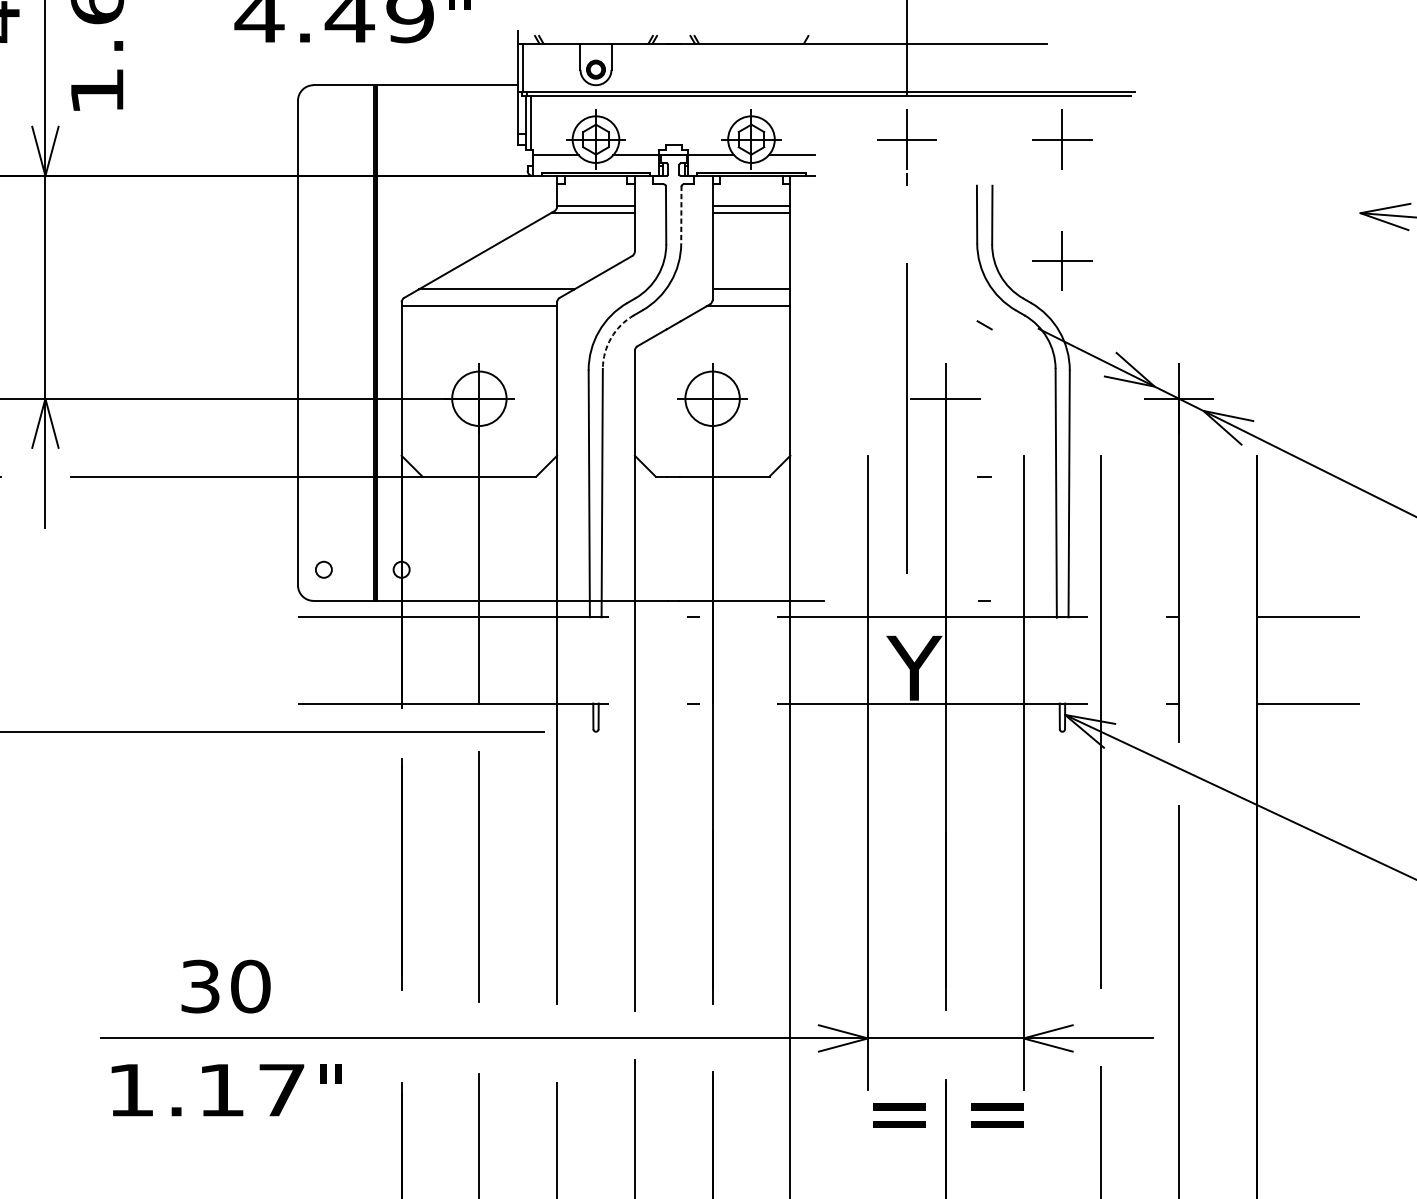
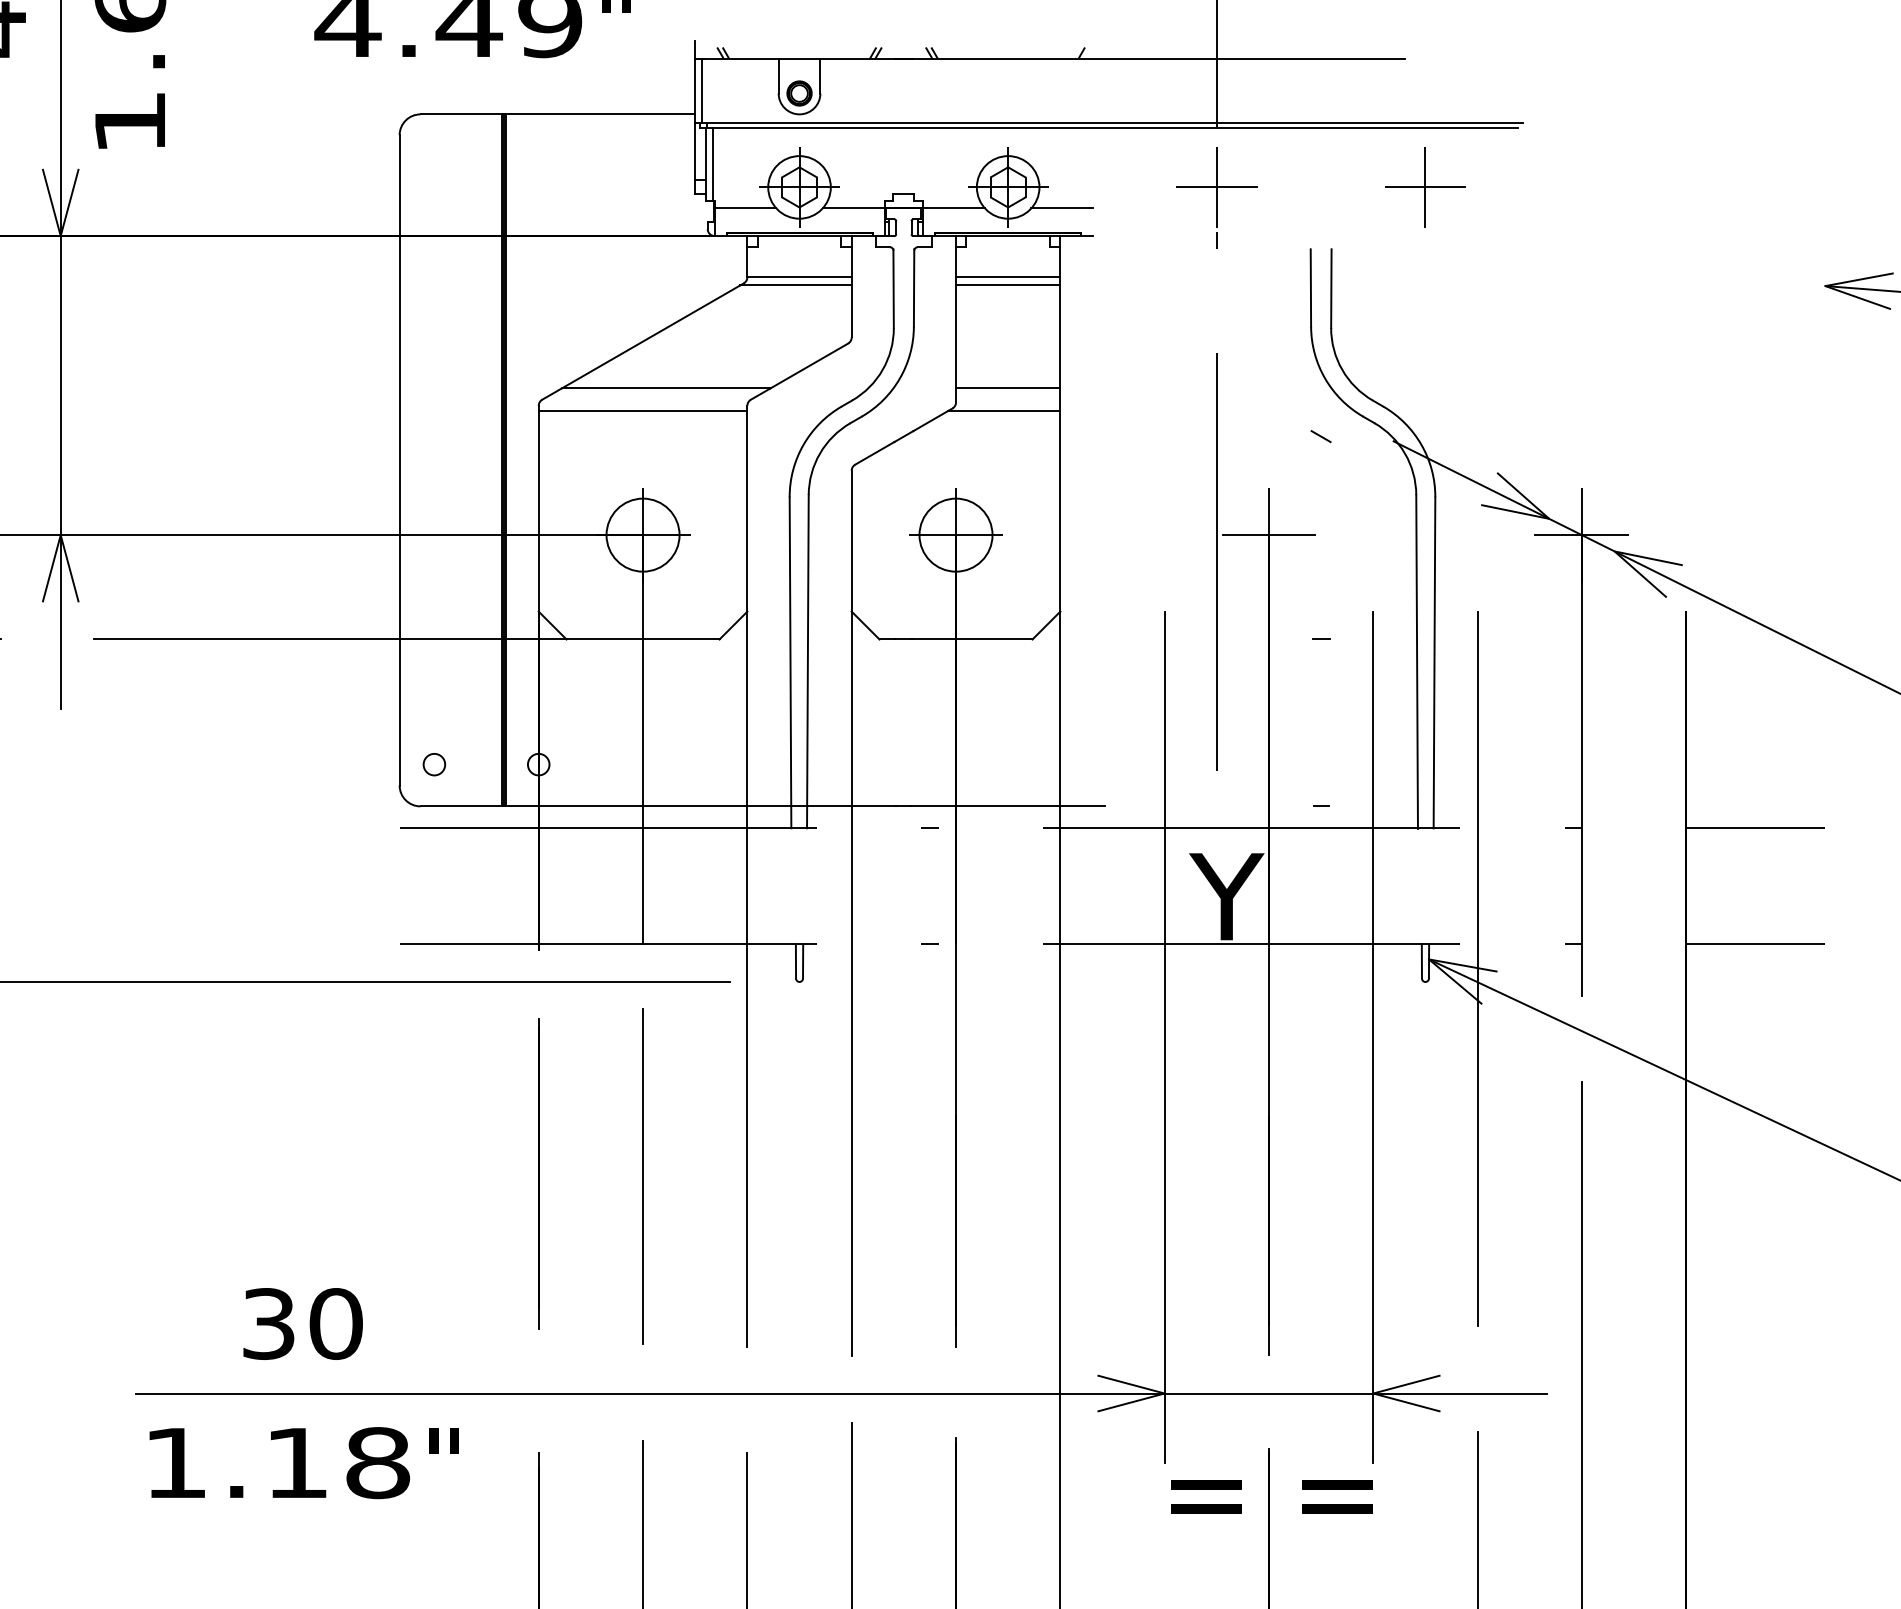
line: (681, 214) -> (914, 288), dashed -> solid
part: (1062, 261) -> (1425, 350), removed
arc: (611, 337) -> (820, 453), dashed -> solid
text: (282, 1090) -> (378, 1463), 1.17 -> 1.18

